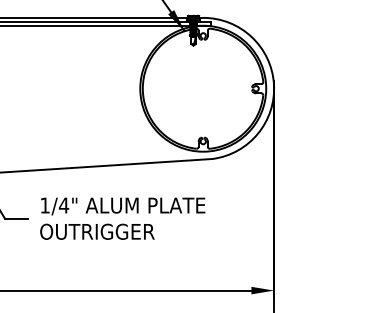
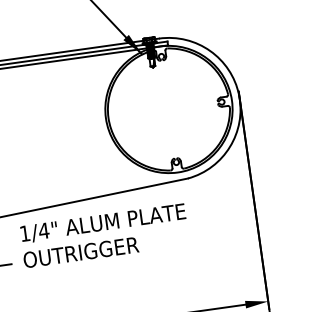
text: (122, 218) -> (104, 235), moved

